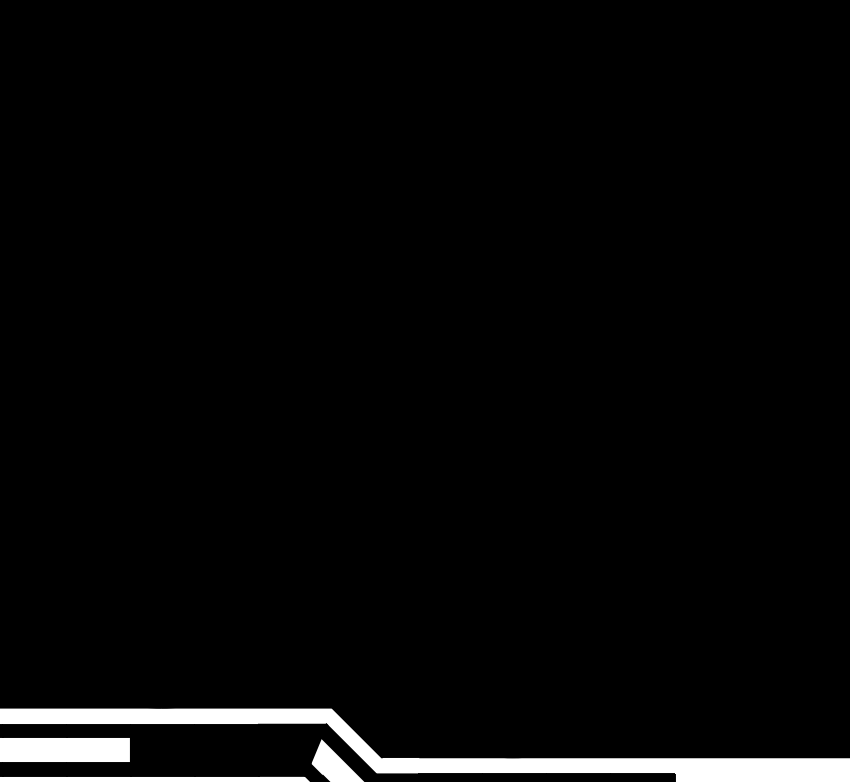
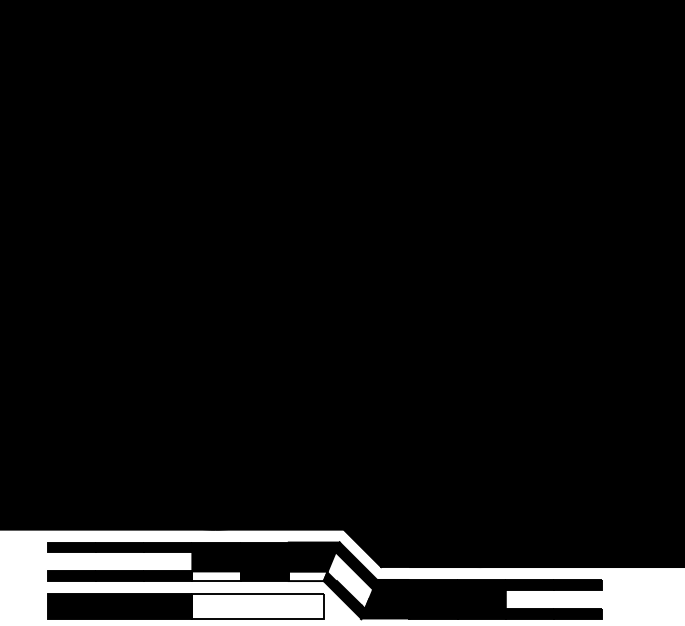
fill: (162, 769) -> (216, 576), removed
fill: (283, 769) -> (307, 576), removed

